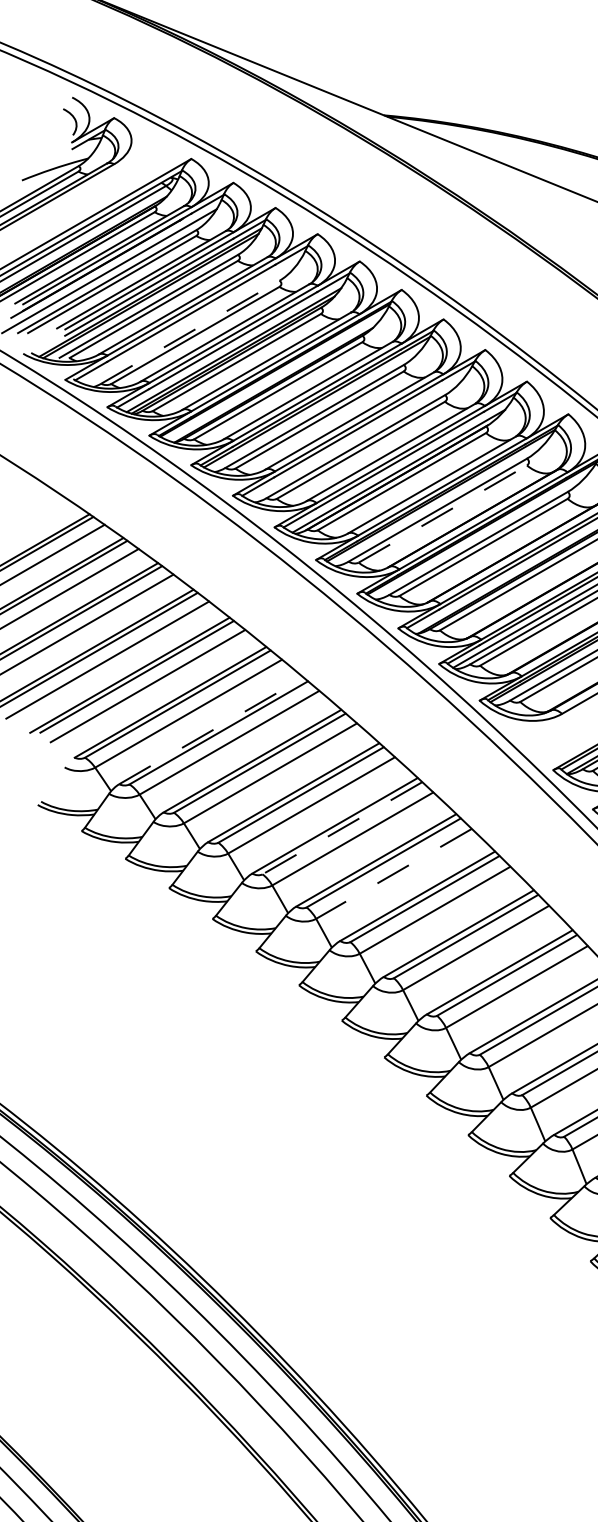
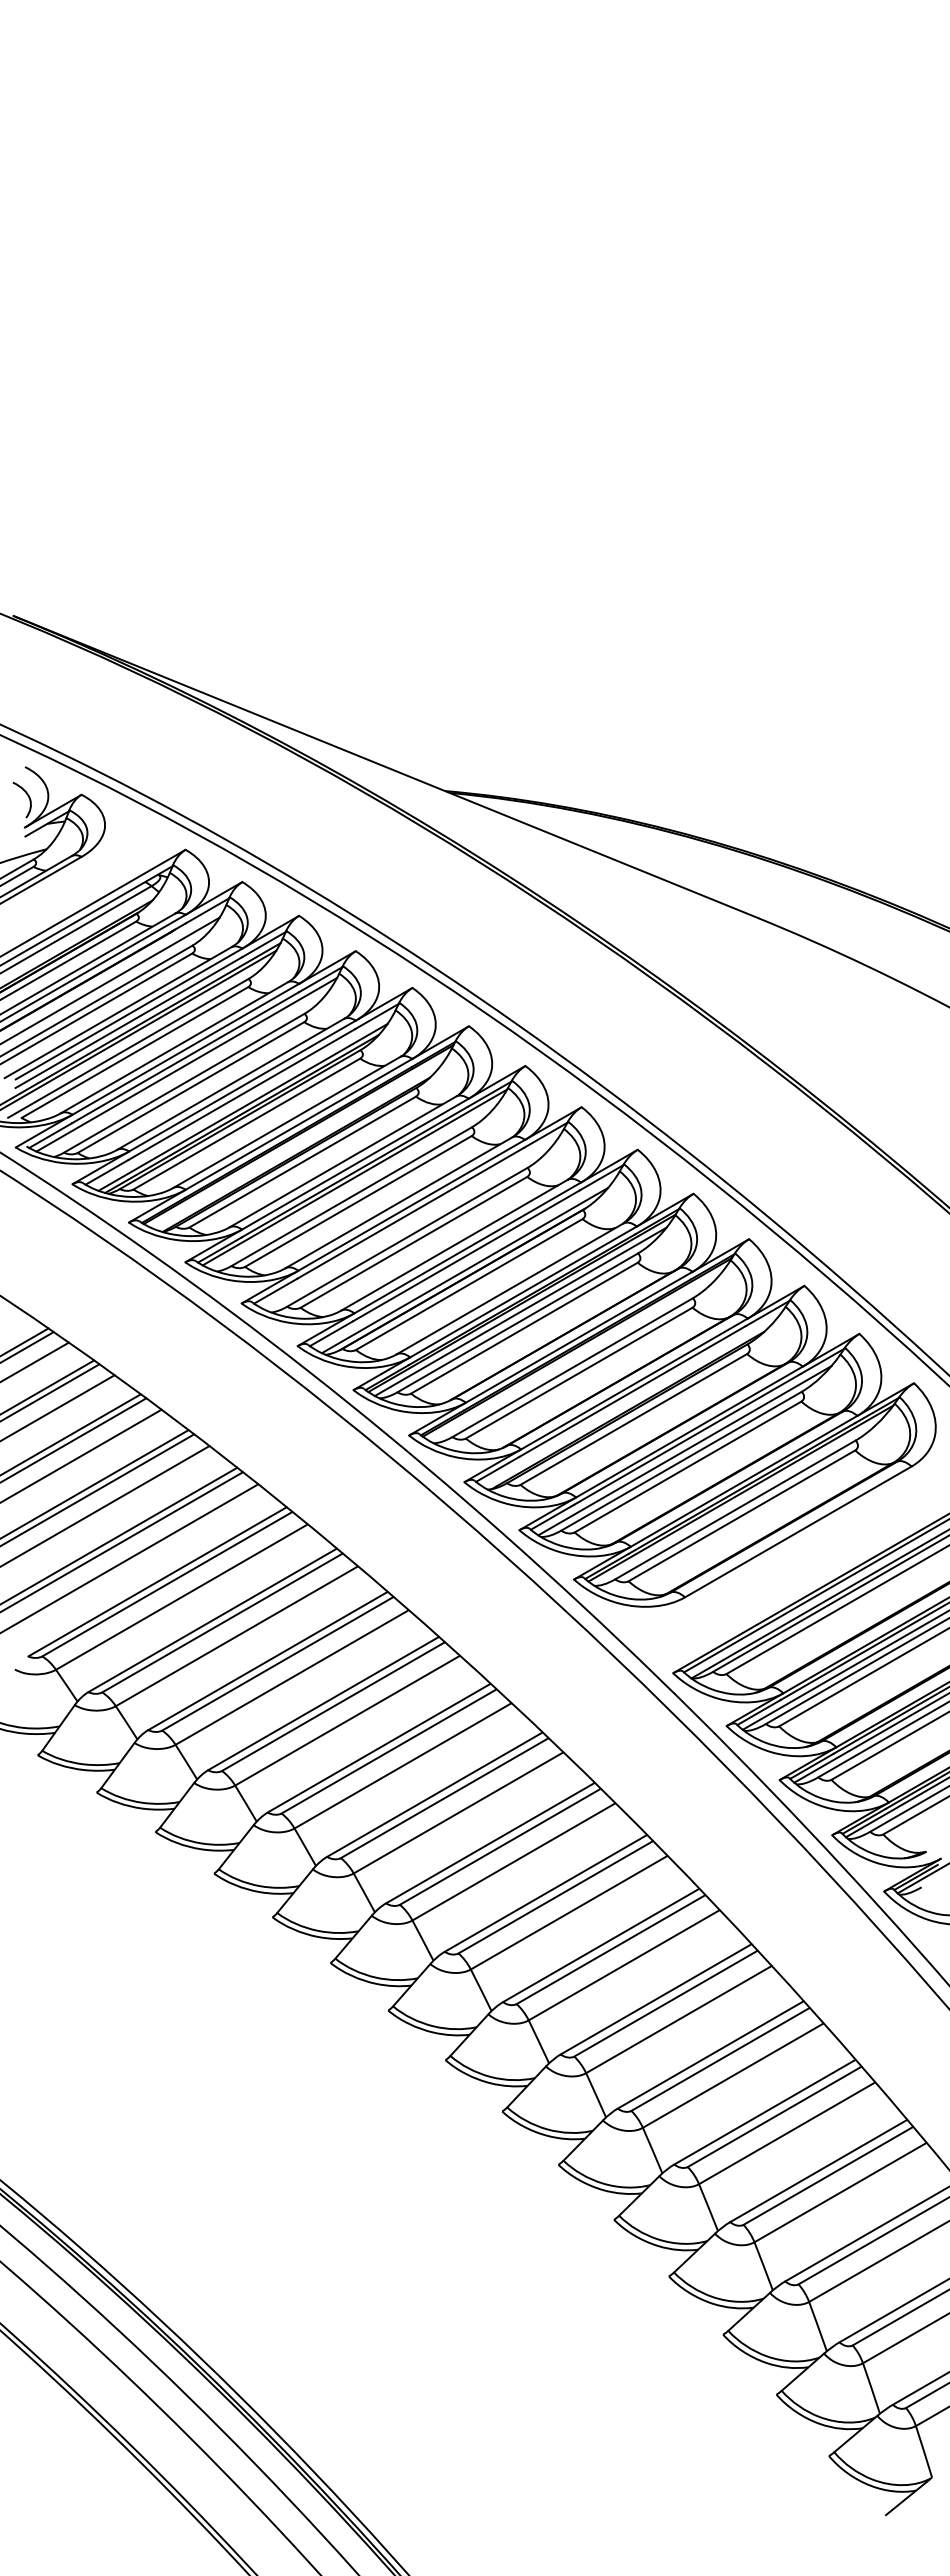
line: (192, 318) -> (186, 1064), added
line: (190, 332) -> (184, 1083), dashed -> solid
line: (439, 501) -> (520, 1311), added
line: (442, 514) -> (524, 1328), dashed -> solid
line: (212, 731) -> (213, 1620), dashed -> solid
line: (341, 828) -> (388, 1751), dashed -> solid
line: (393, 873) -> (458, 1812), dashed -> solid

